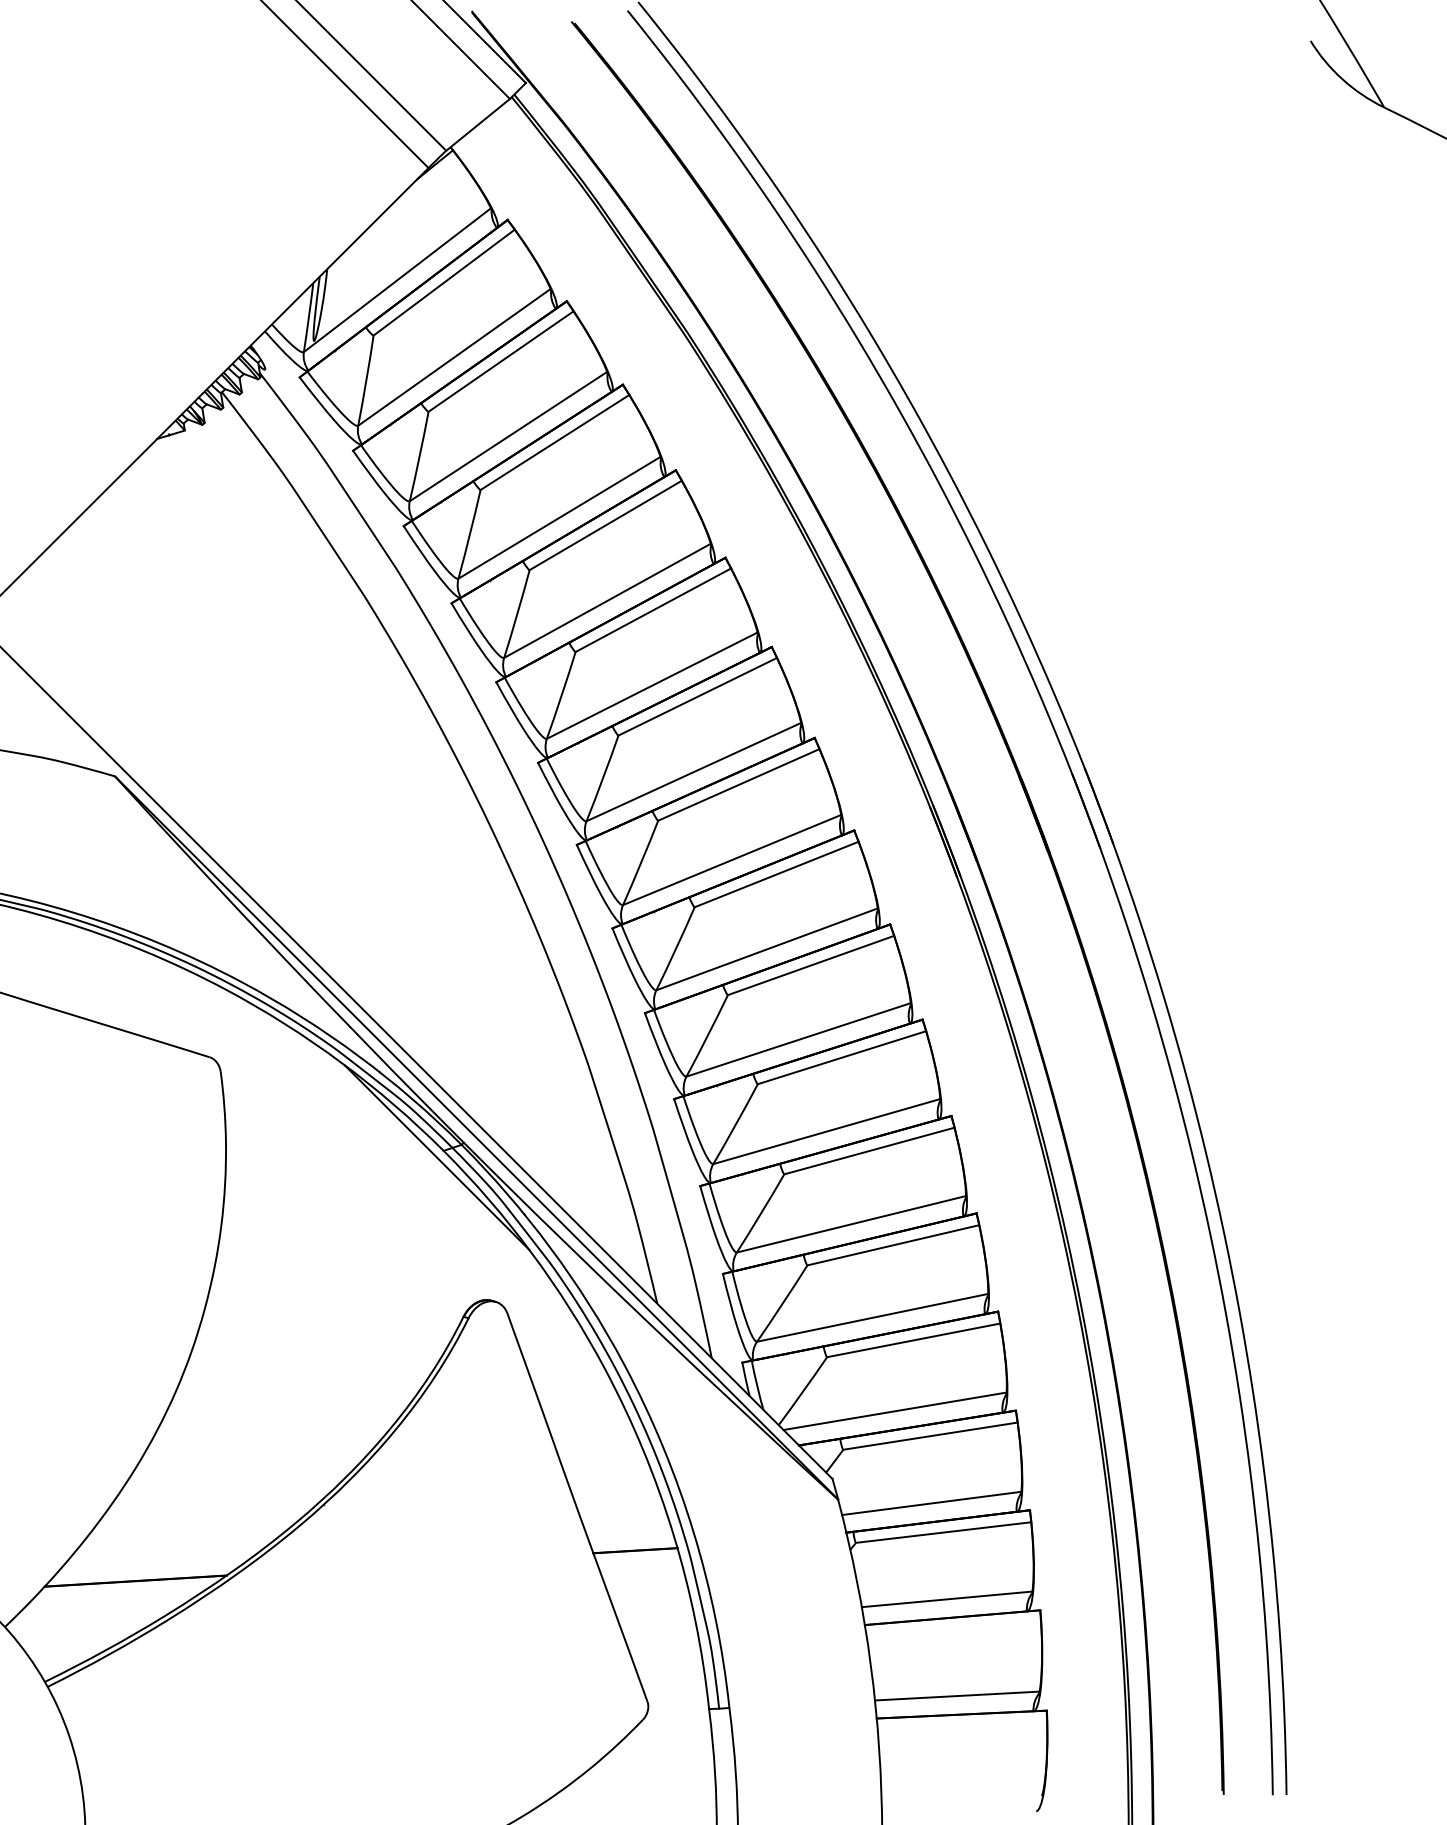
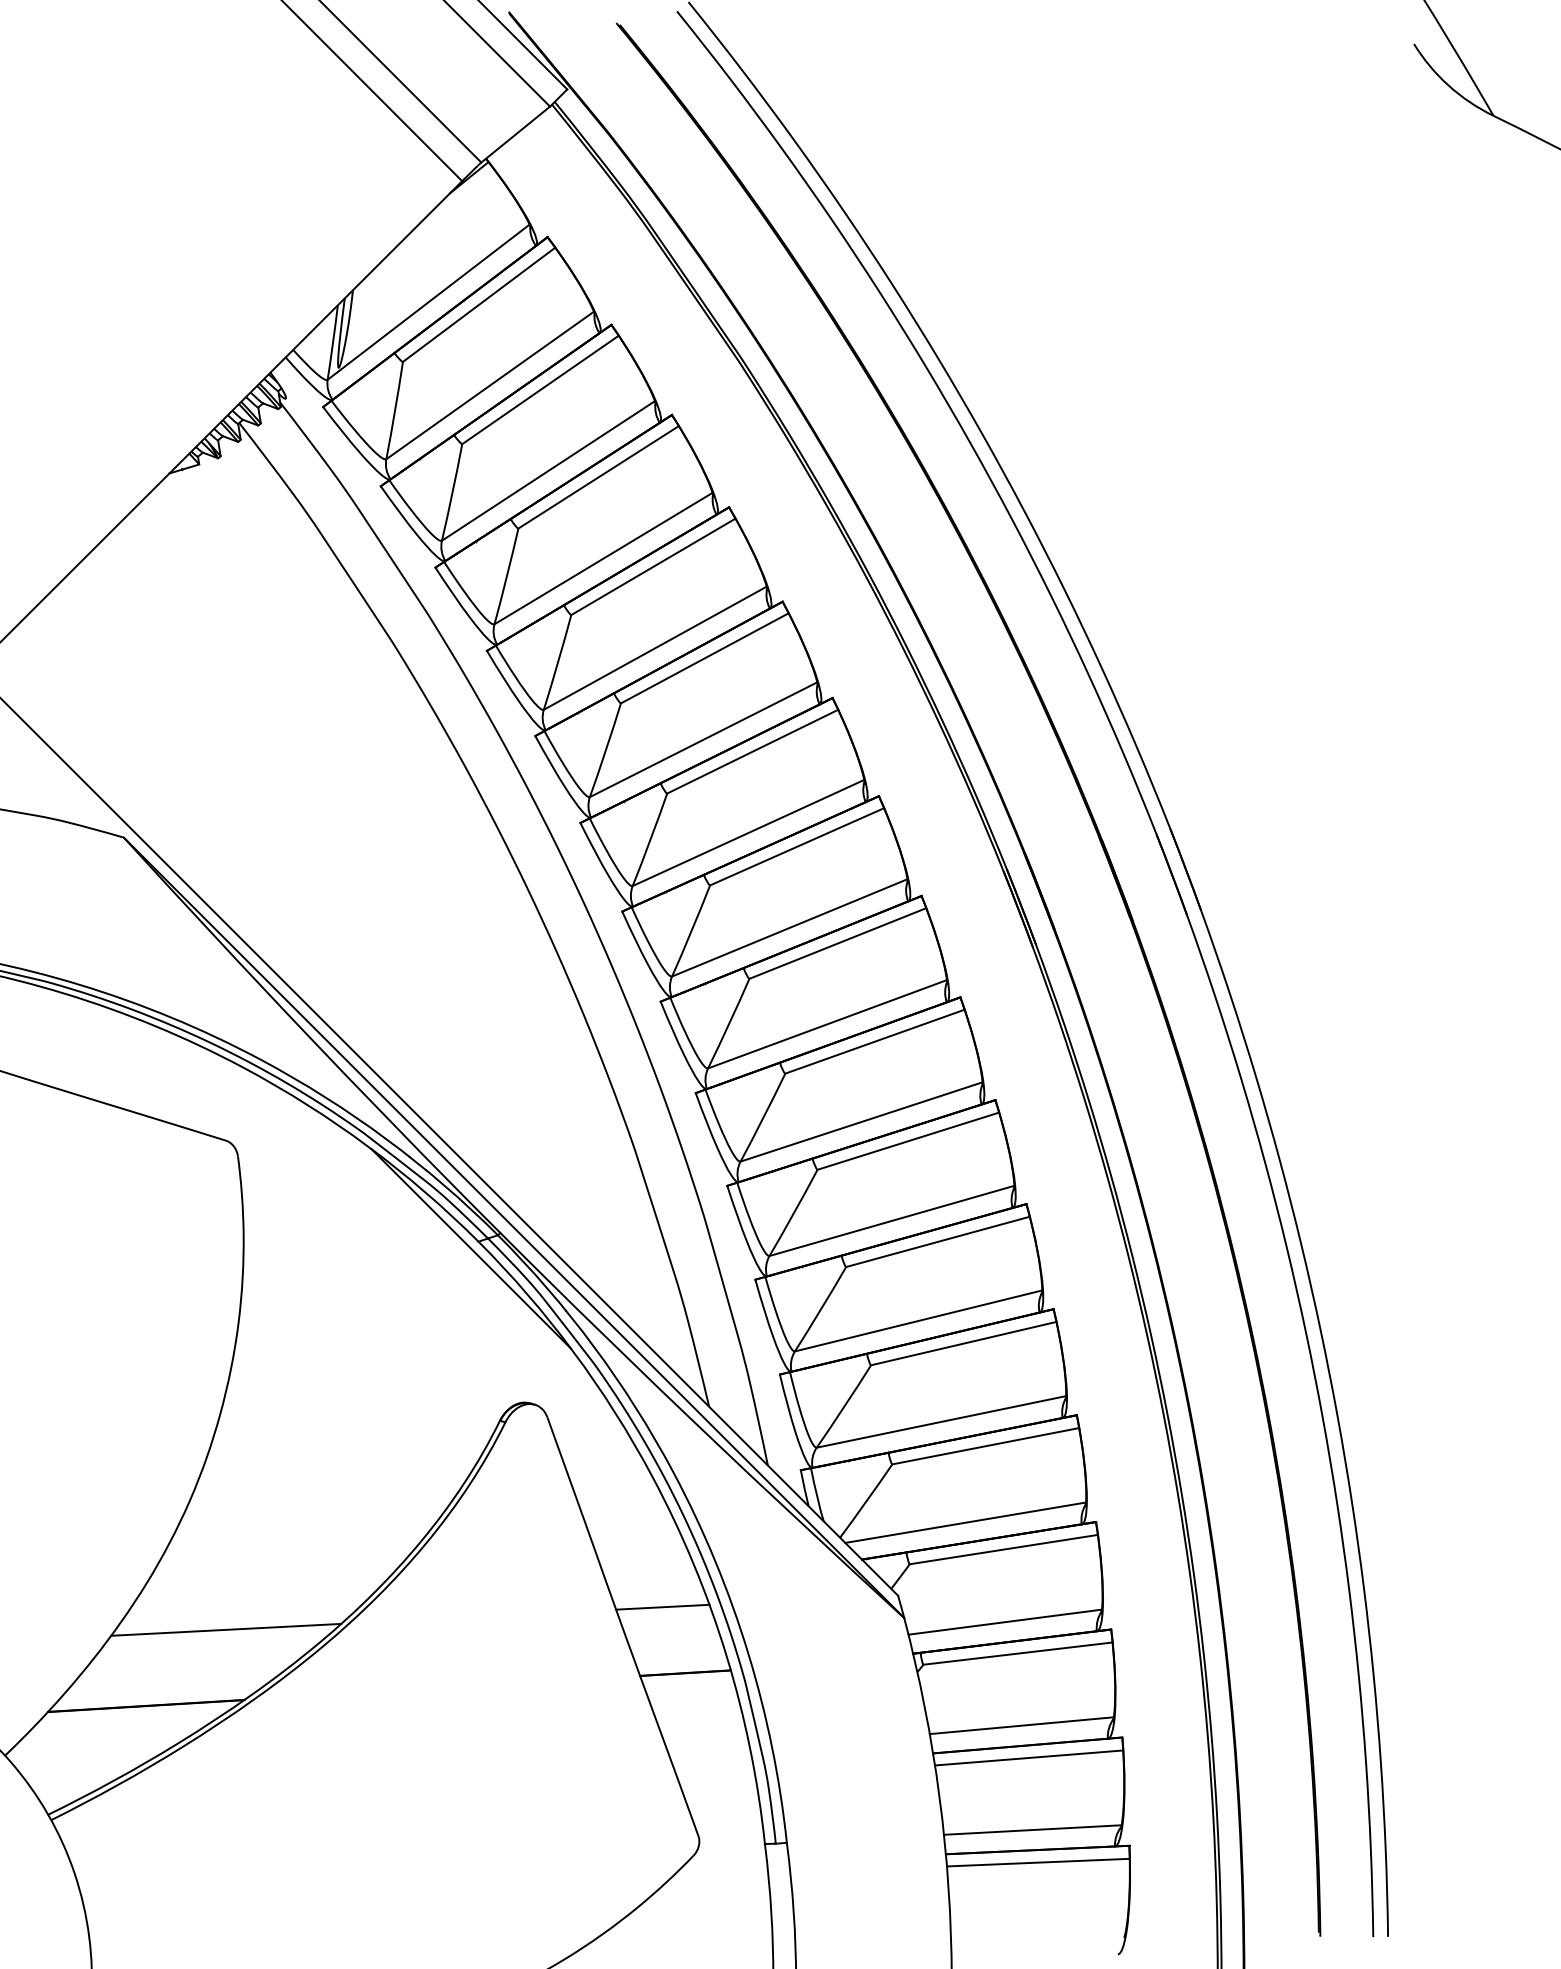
line: (614, 1488) -> (662, 1606), added
line: (210, 1510) -> (226, 1629), added
line: (954, 1628) -> (1029, 1757), added
line: (961, 1726) -> (1037, 1862), added

